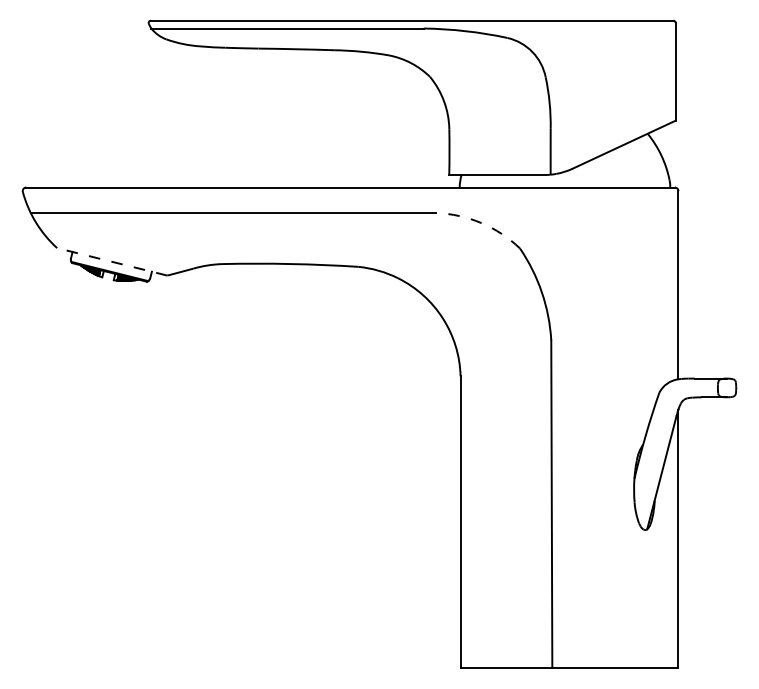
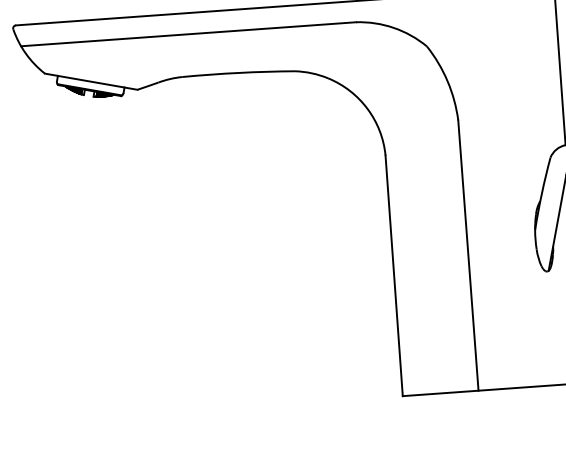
arc: (481, 223) -> (393, 28), dashed -> solid
line: (112, 261) -> (91, 81), dashed -> solid

